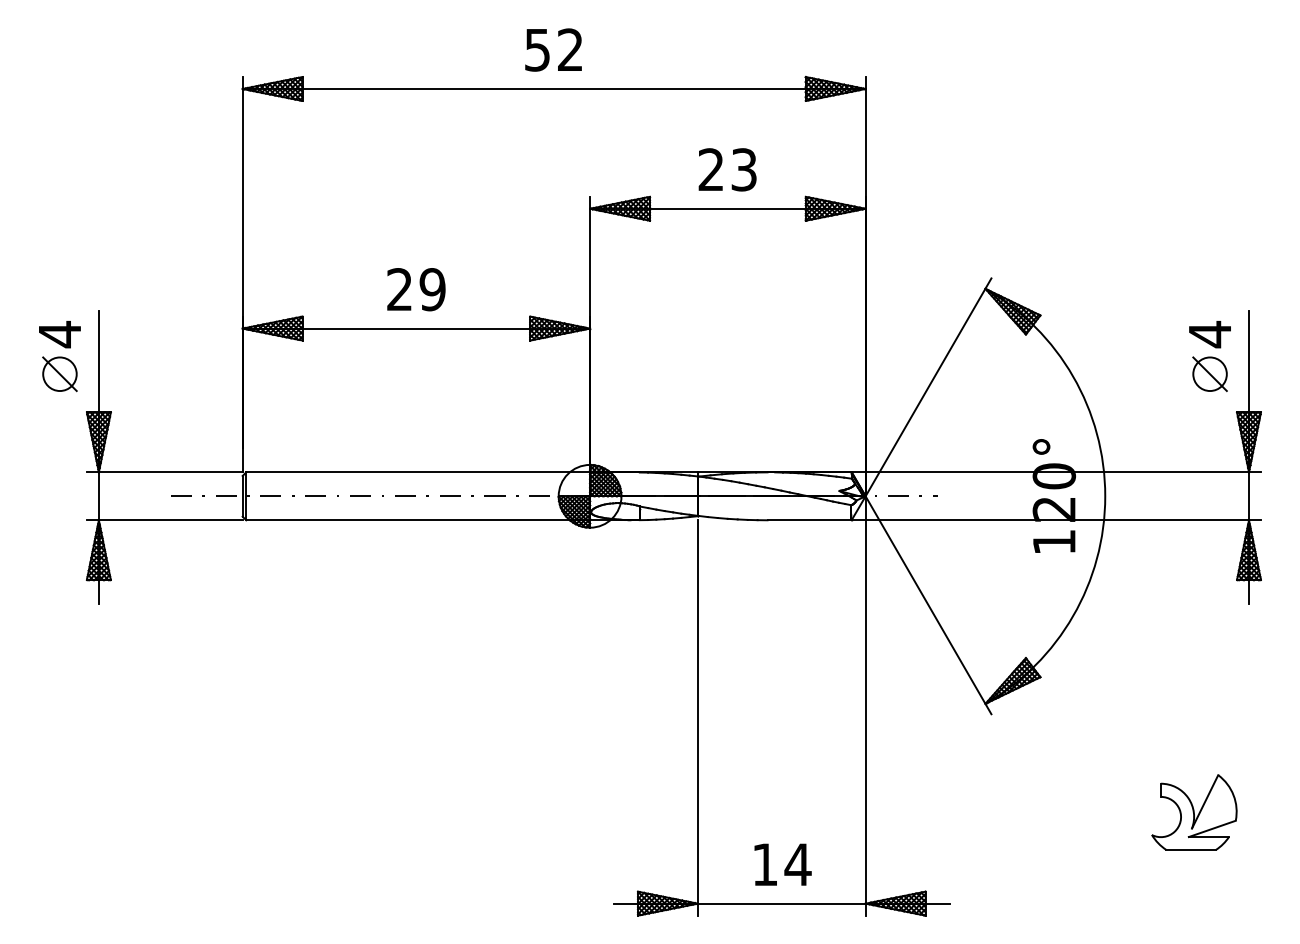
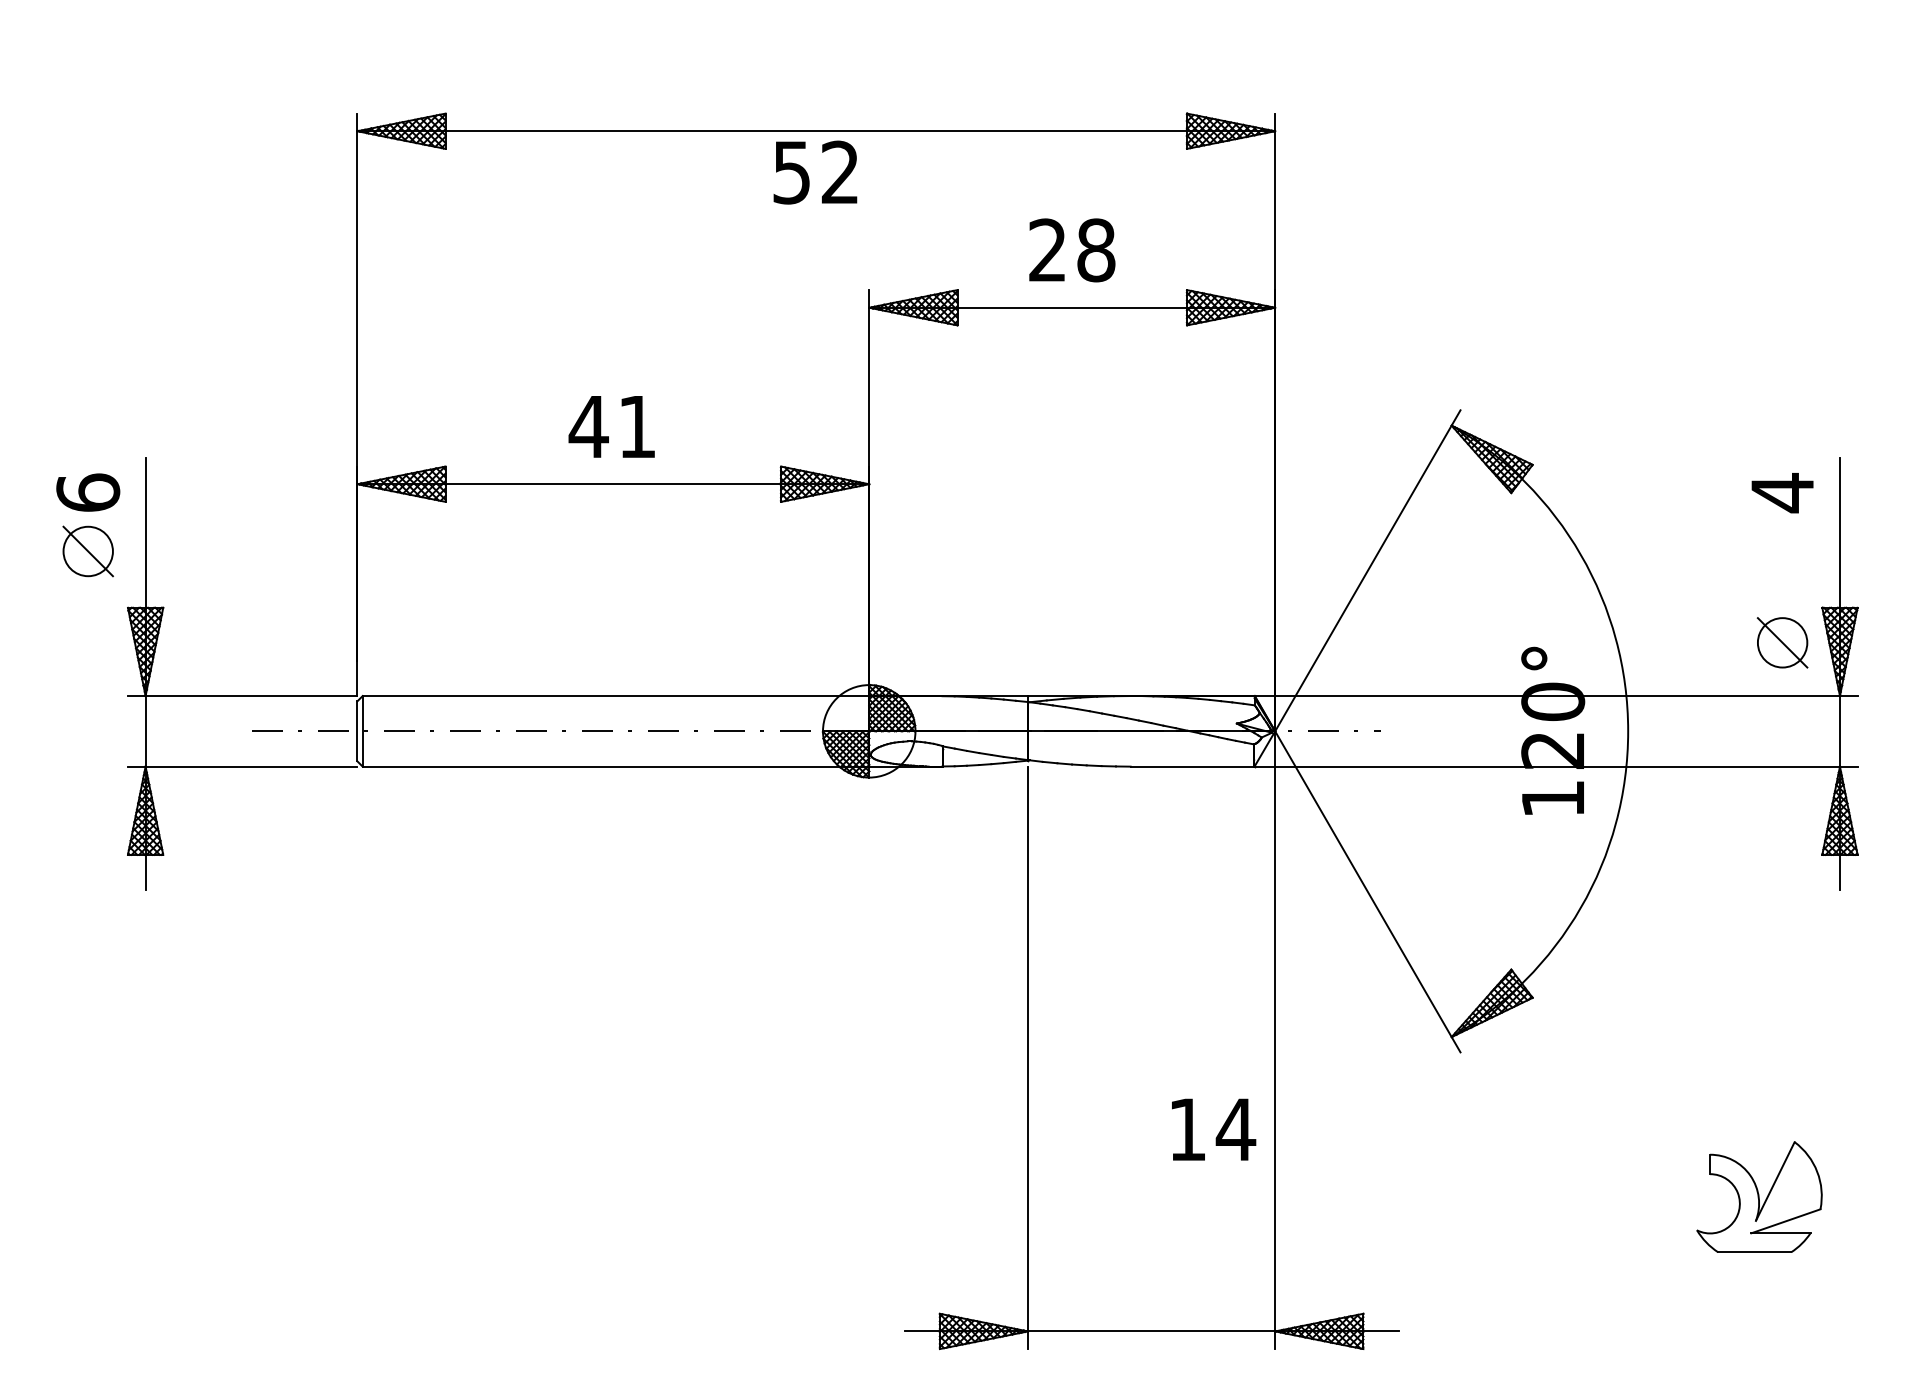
text: (553, 49) -> (815, 171), moved
text: (744, 169) -> (1096, 249), 23 -> 28
text: (415, 289) -> (612, 426), 29 -> 41
text: (59, 334) -> (87, 492), 4 -> 6
part: (1209, 373) -> (1781, 641), moved
text: (782, 864) -> (1213, 1129), moved

